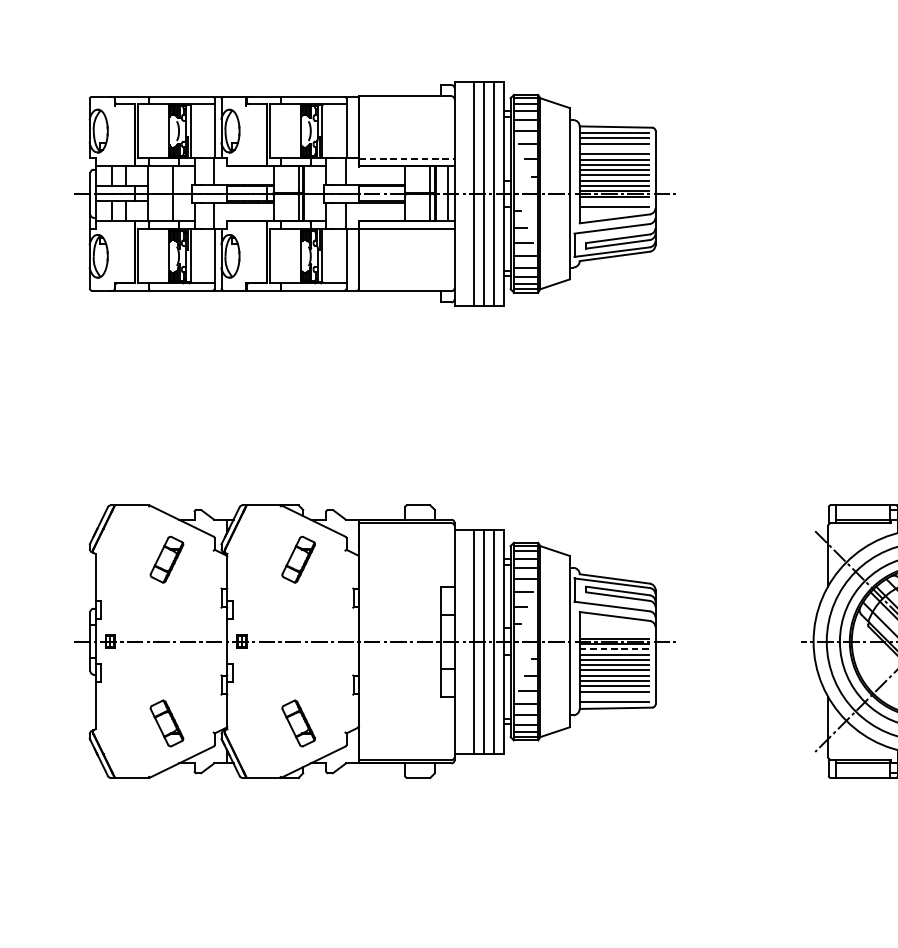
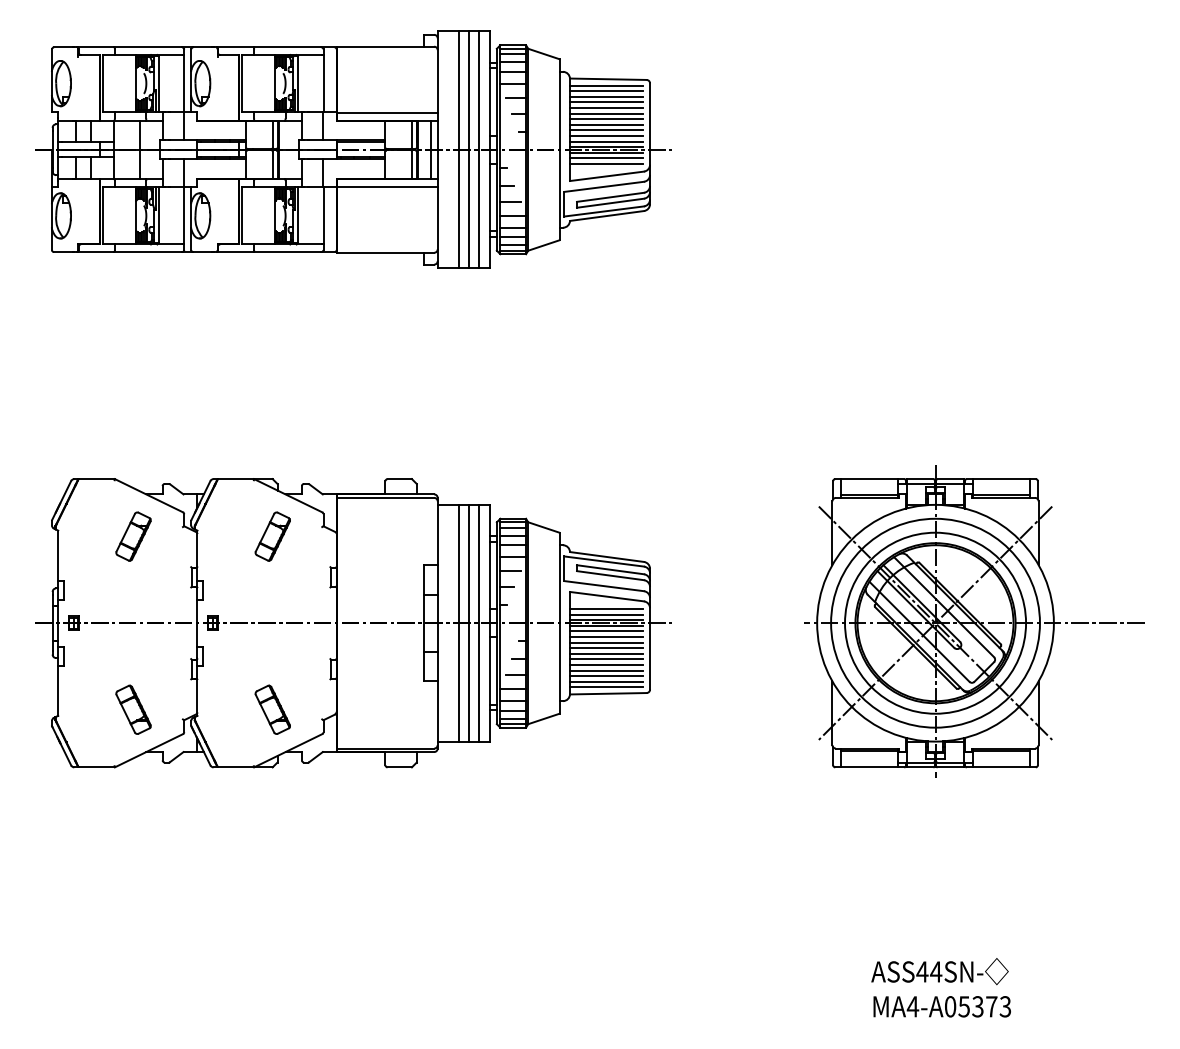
line: (614, 149) -> (606, 102), added
line: (407, 158) -> (387, 112), dashed -> solid
line: (614, 202) -> (606, 158), added
line: (614, 628) -> (606, 609), added
line: (614, 633) -> (606, 614), added
line: (614, 649) -> (606, 631), dashed -> solid
line: (614, 696) -> (606, 681), added

